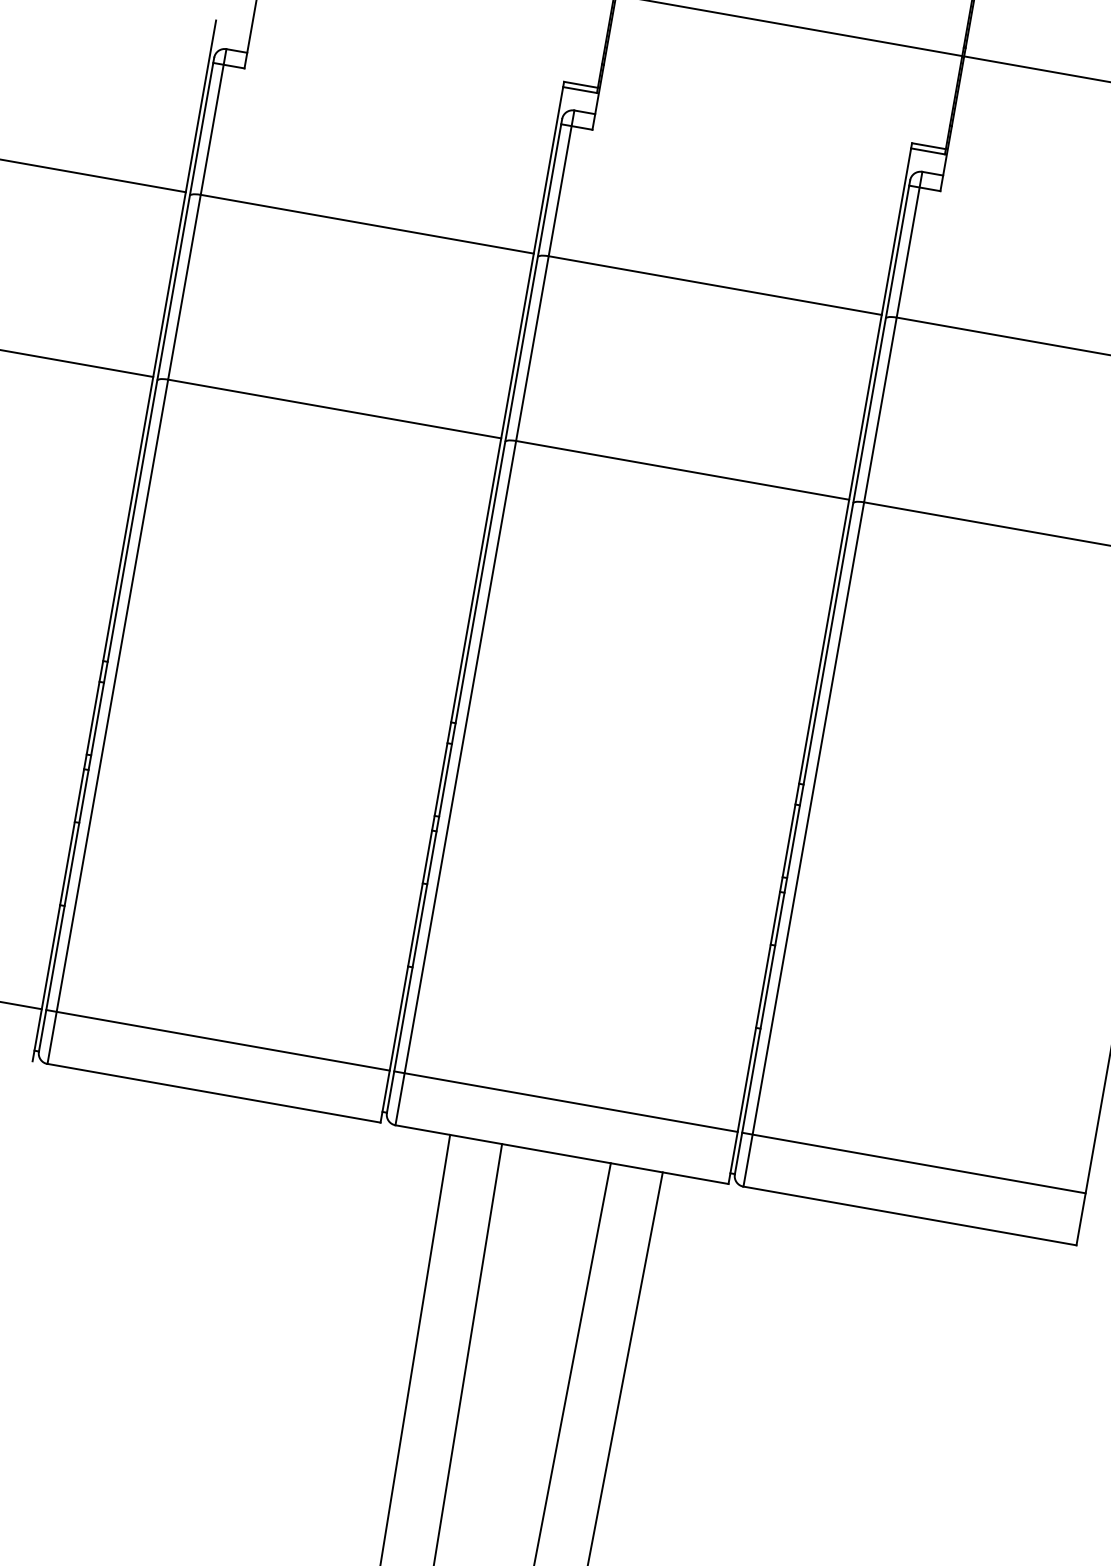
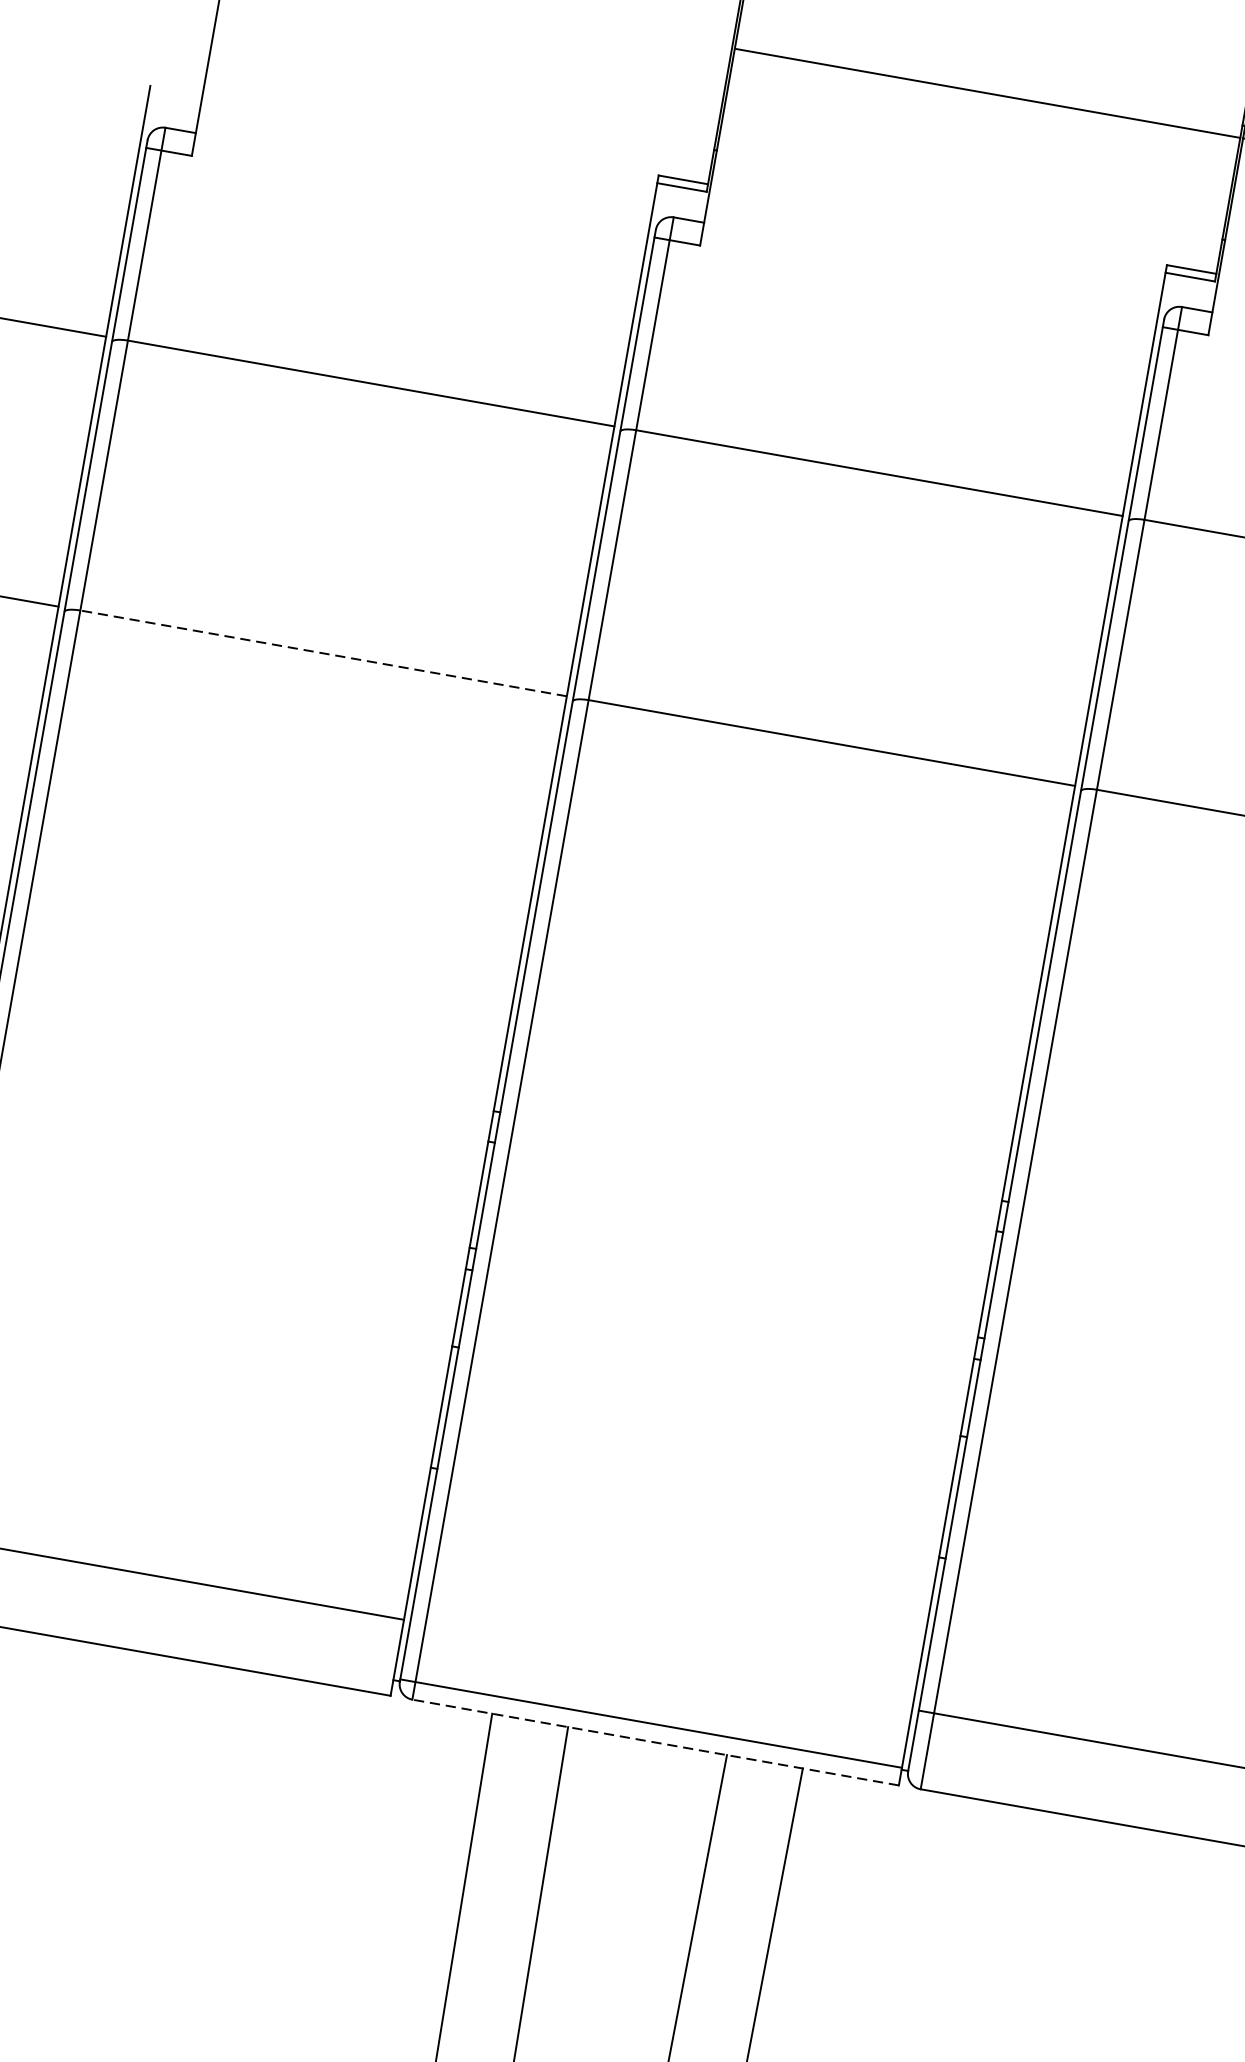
line: (334, 408) -> (323, 652), solid -> dashed
line: (565, 1101) -> (650, 1723), moved
line: (561, 1154) -> (654, 1742), solid -> dashed

